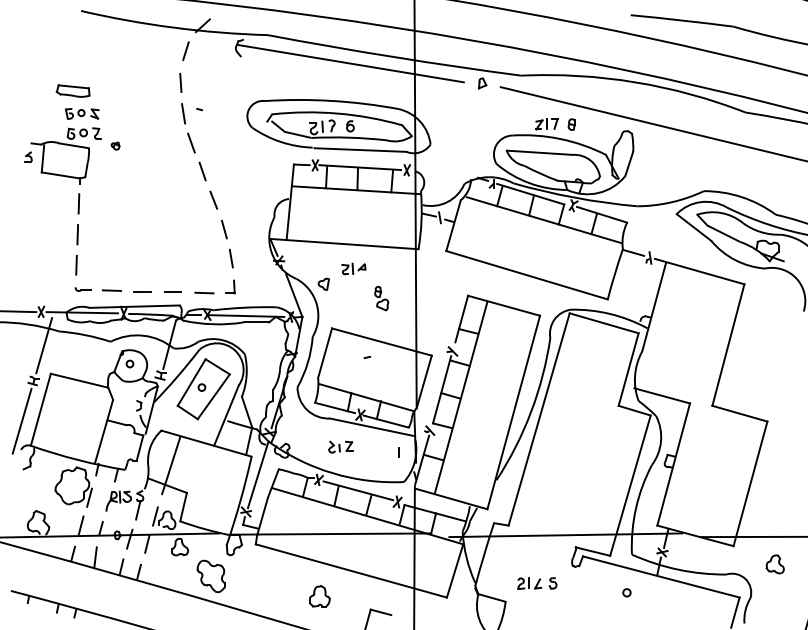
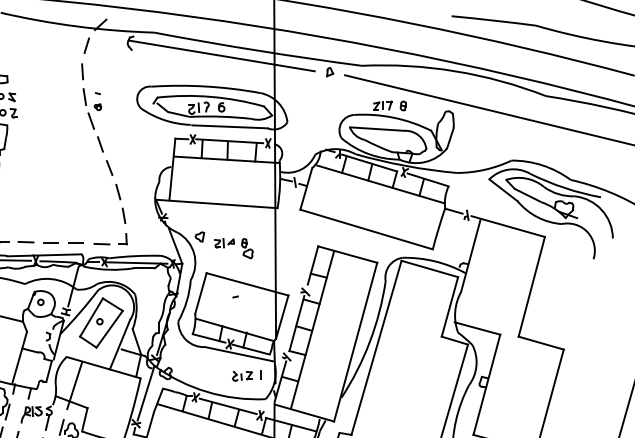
part: (115, 145) -> (97, 106), moved
part: (353, 268) -> (224, 242), moved
part: (340, 446) -> (242, 375), moved

